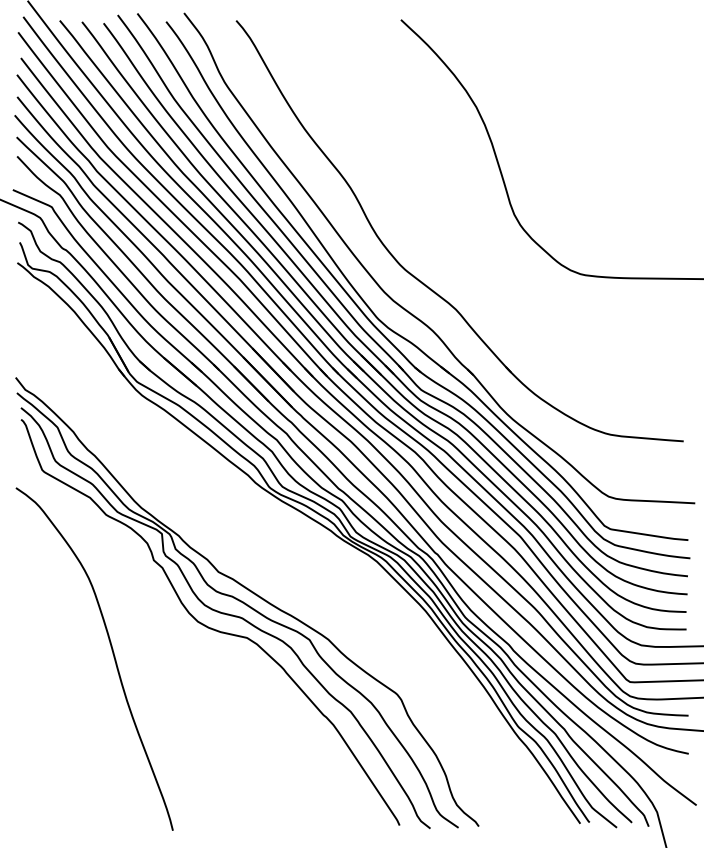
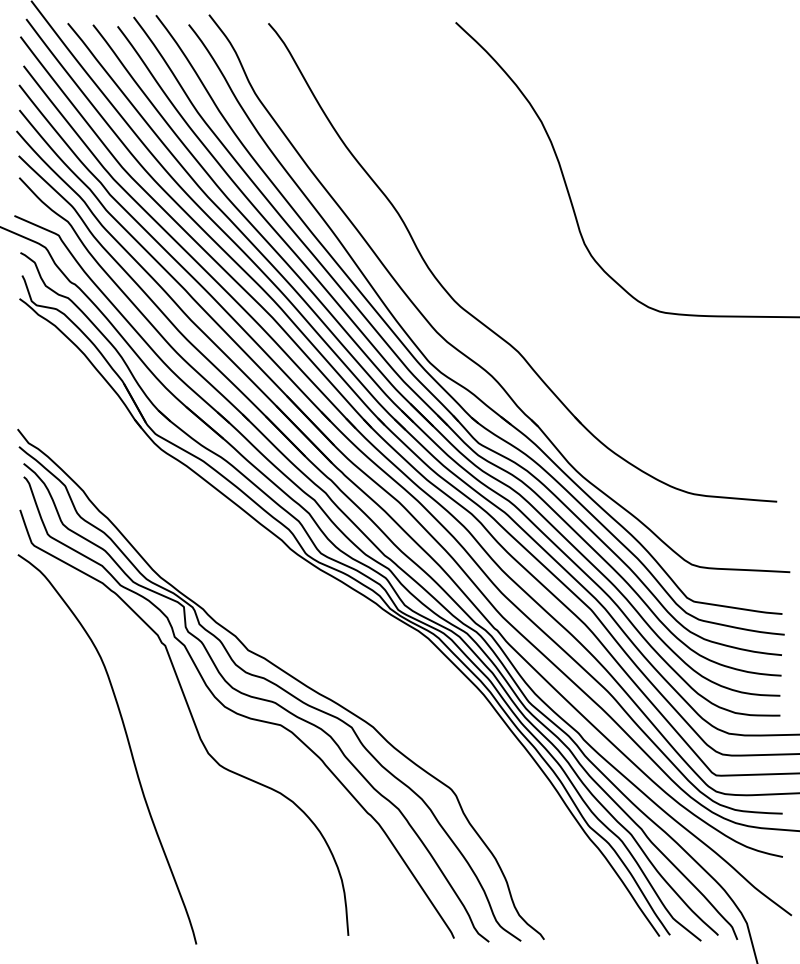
curve: (168, 632) -> (191, 718), added

